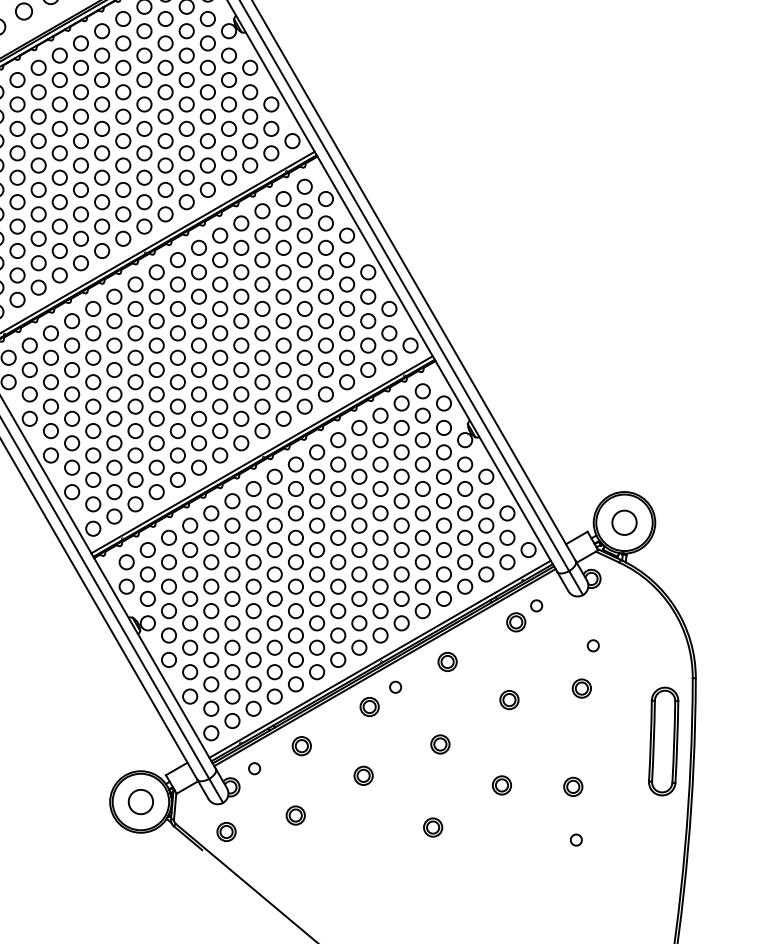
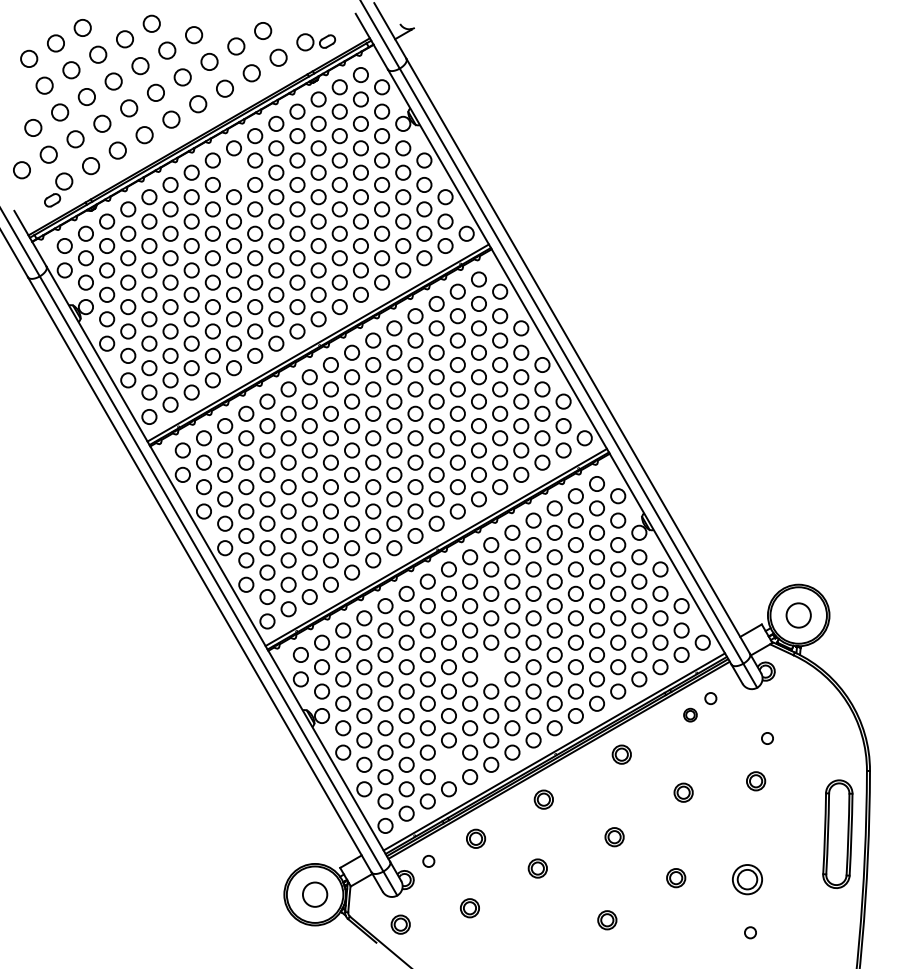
circle: (59, 79) -> (233, 172), removed
circle: (317, 574) -> (491, 667), removed
part: (516, 622) -> (690, 715), size x0.7
circle: (274, 671) -> (448, 764), removed
circle: (395, 686) -> (569, 779), removed
part: (573, 786) -> (747, 879), size x1.6

